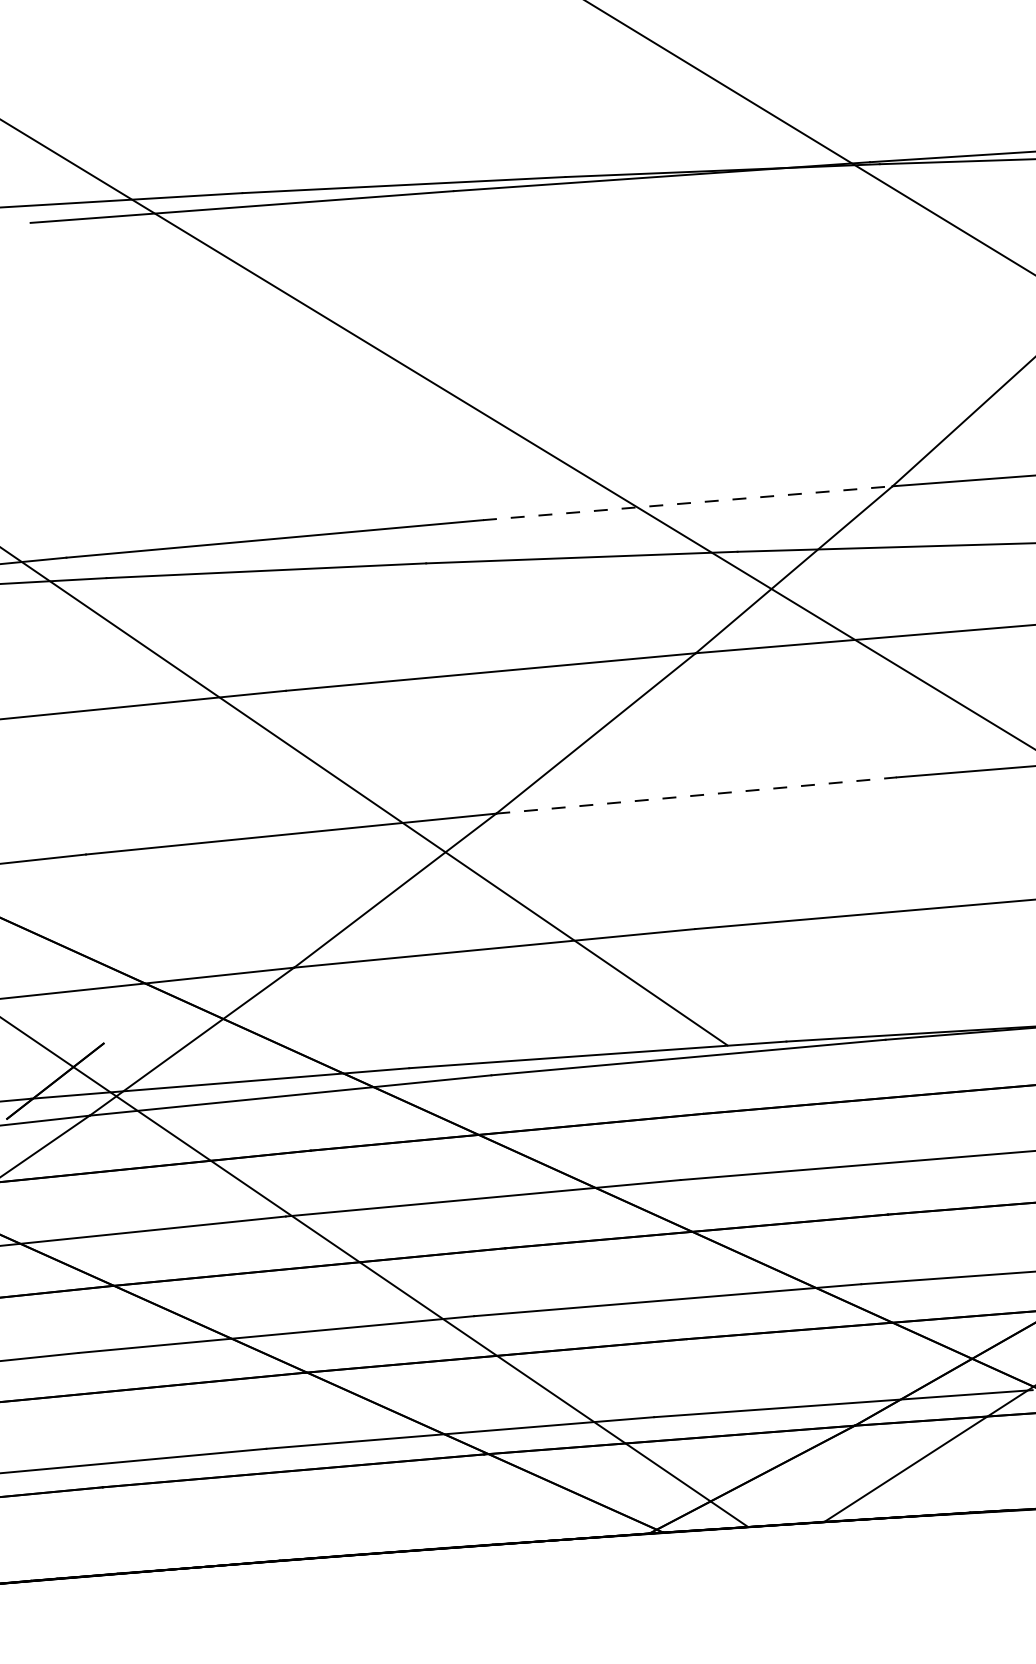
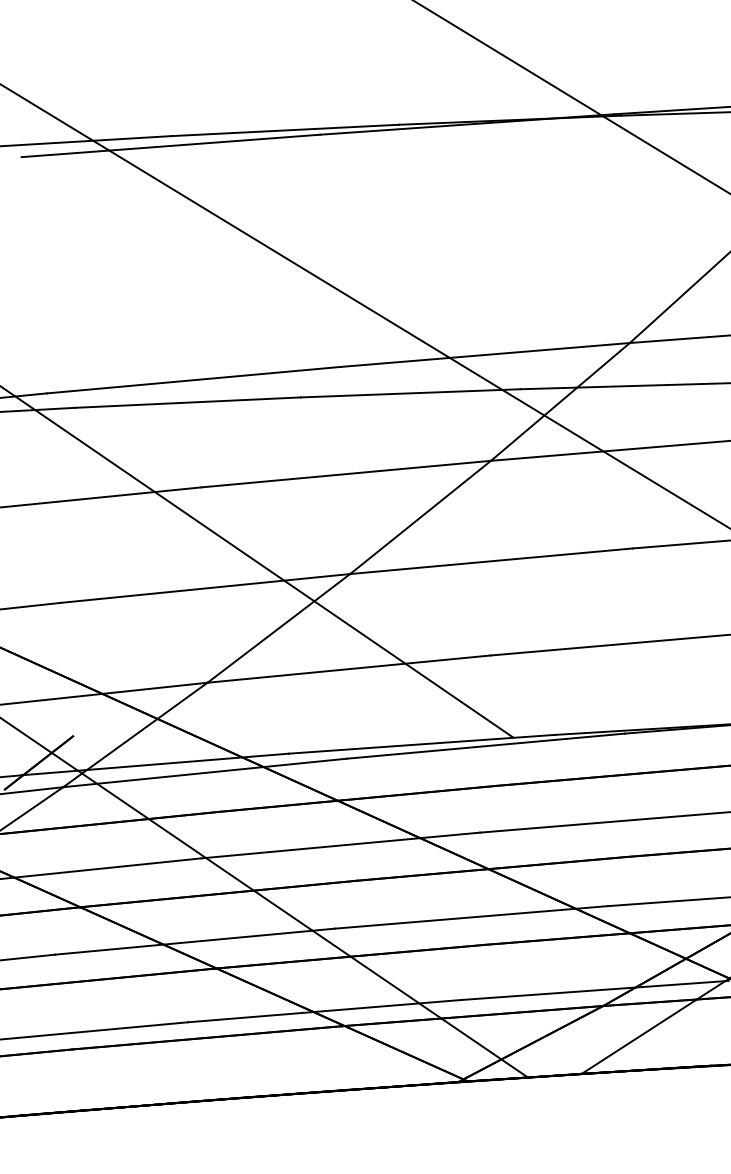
line: (688, 502) -> (485, 354), dashed -> solid
line: (696, 795) -> (491, 561), dashed -> solid

